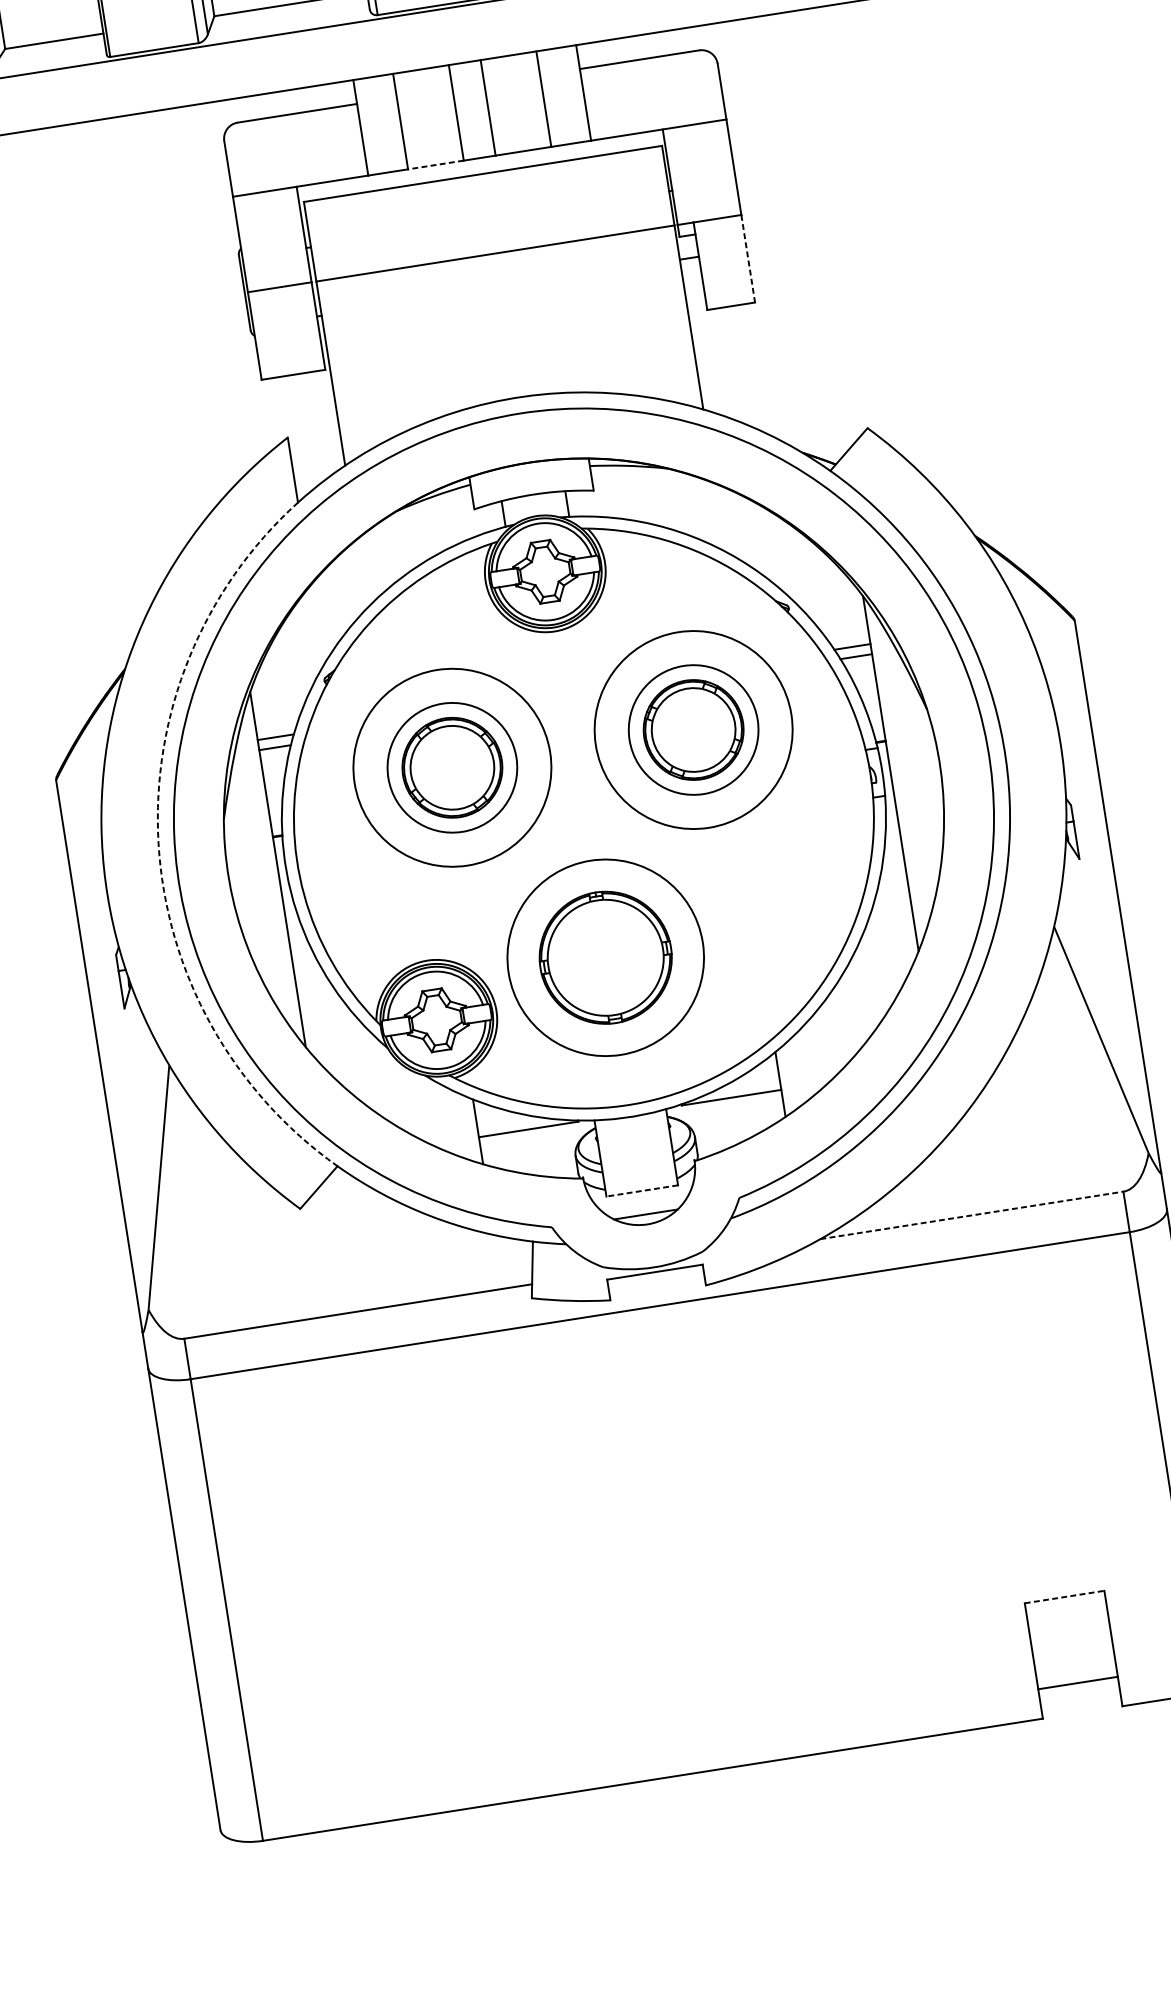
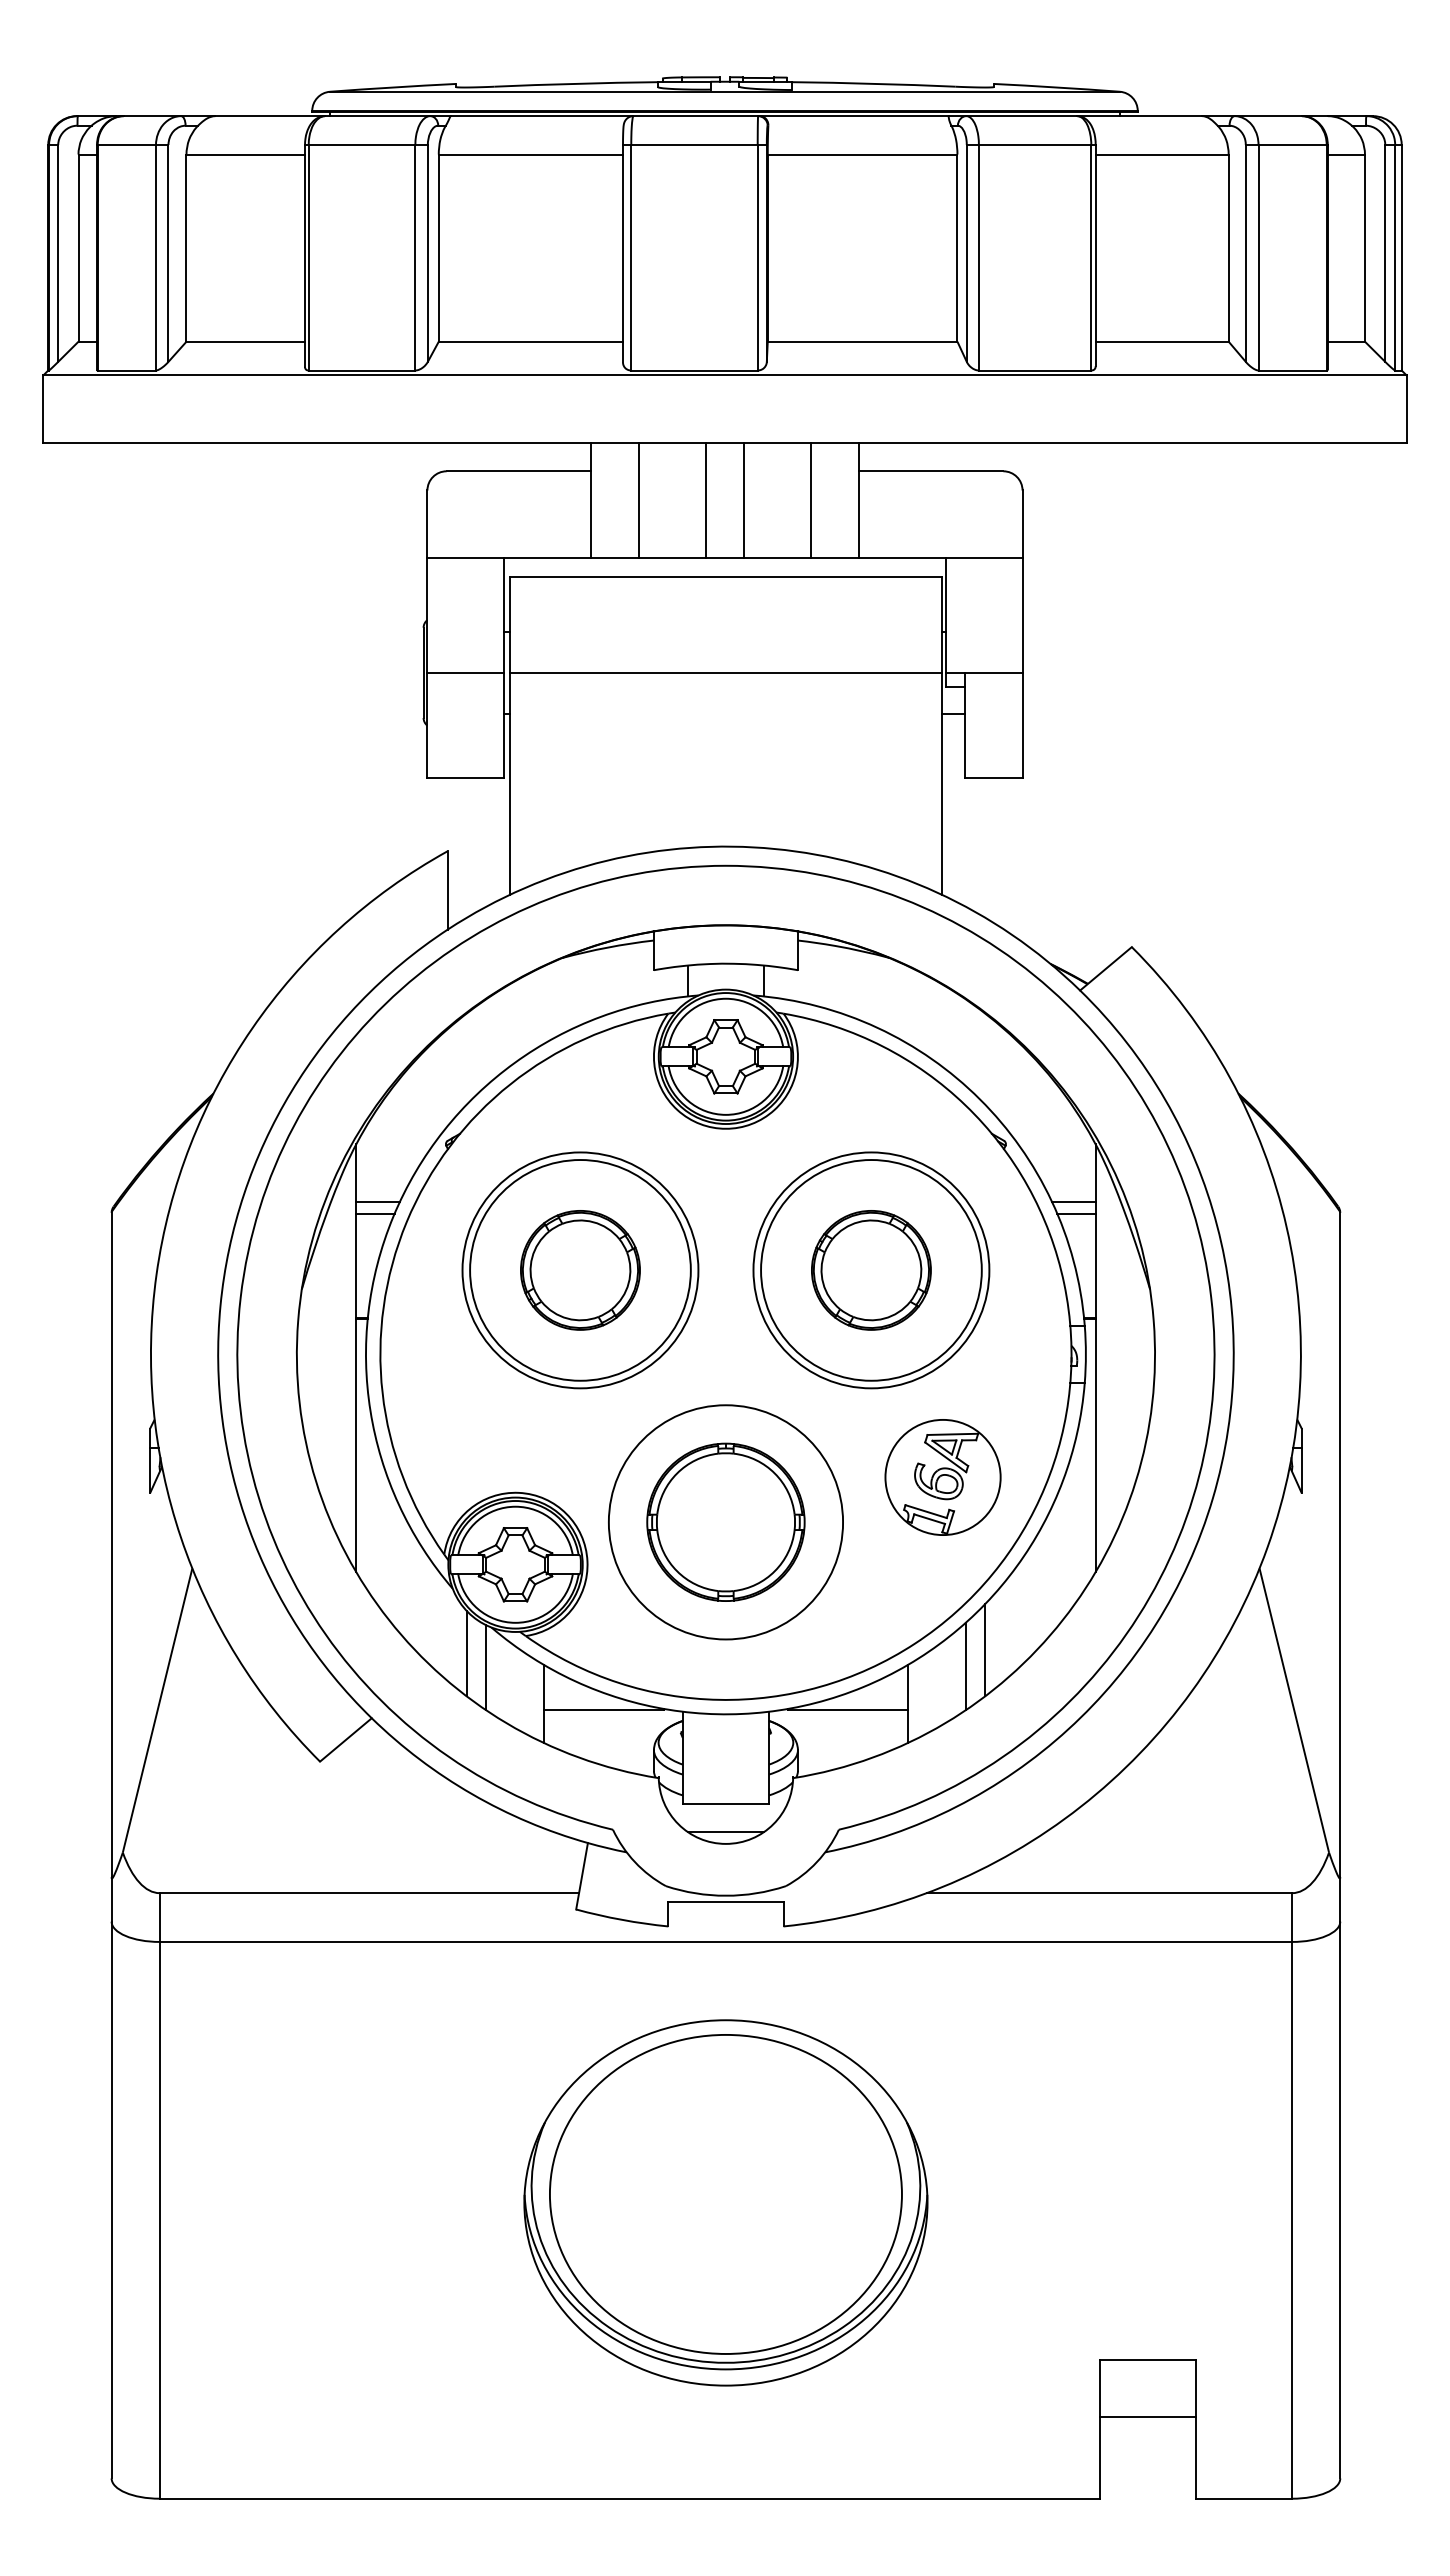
line: (436, 164) -> (672, 557), dashed -> solid
line: (748, 258) -> (1022, 725), dashed -> solid
circle: (693, 730) -> (871, 1270), size x1.43
circle: (452, 767) -> (580, 1270), size x1.43
arc: (158, 843) -> (220, 1305), dashed -> solid
part: (779, 892) -> (942, 1477), added
line: (837, 1030) -> (985, 1650), added
line: (823, 1046) -> (965, 1666), added
line: (407, 1100) -> (466, 1653), added
line: (425, 1109) -> (485, 1667), added
line: (641, 1190) -> (725, 1803), dashed -> solid
line: (971, 1215) -> (1109, 1893), dashed -> solid
part: (693, 1521) -> (725, 2202), added
line: (1064, 1597) -> (1148, 2359), dashed -> solid
line: (1078, 1683) -> (1148, 2417), moved

